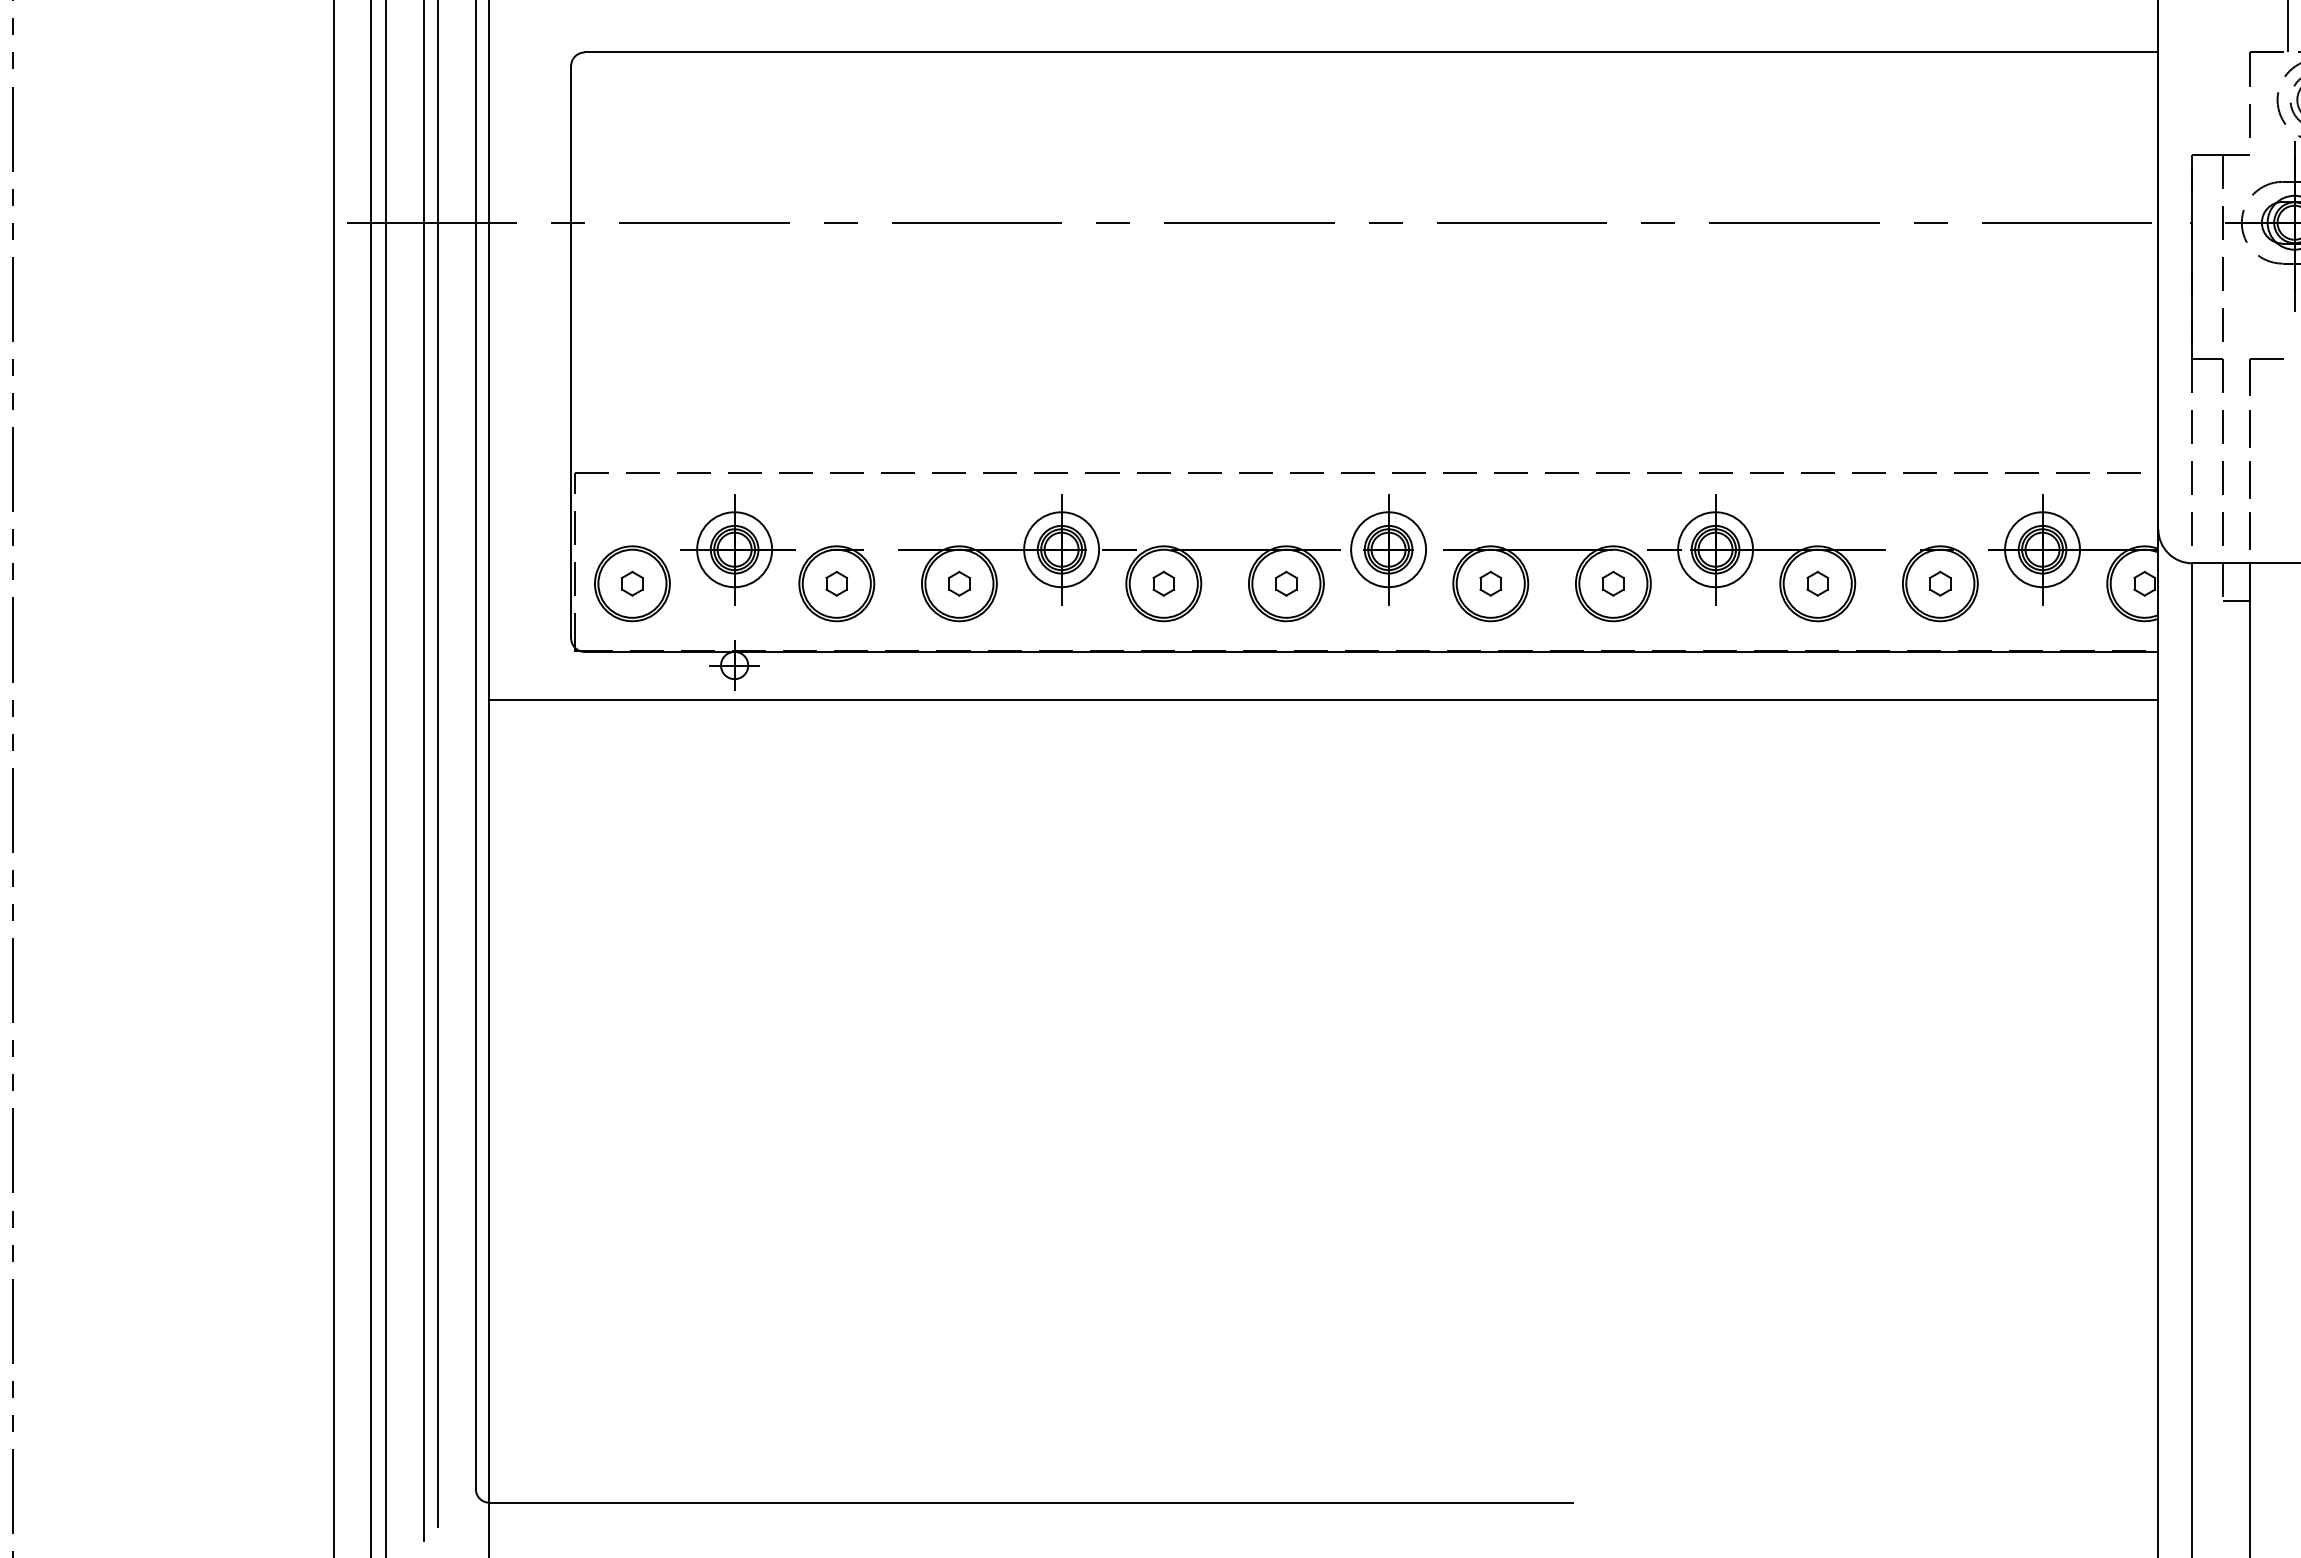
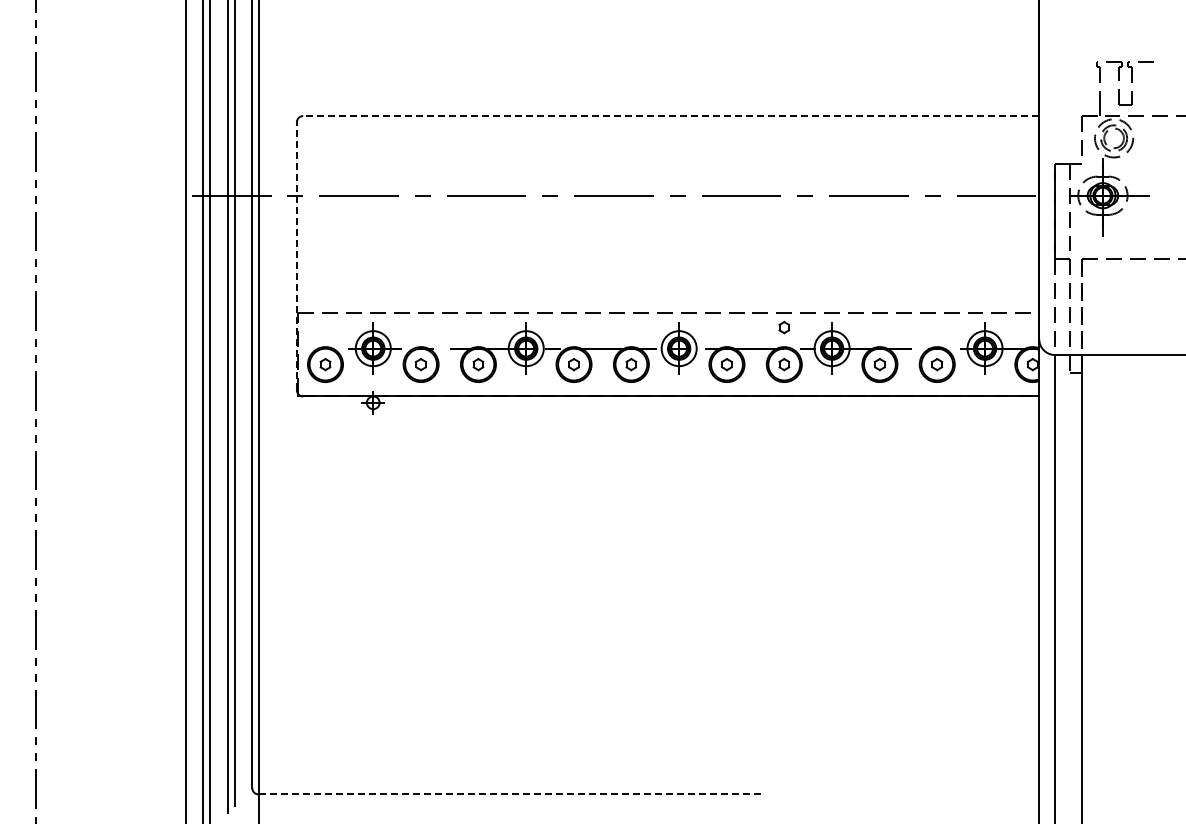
line: (1370, 53) -> (670, 116), solid -> dashed
line: (570, 352) -> (296, 256), solid -> dashed
part: (1613, 504) -> (784, 327), added
line: (1322, 699) -> (648, 418), removed
line: (1032, 1502) -> (512, 794), solid -> dashed

